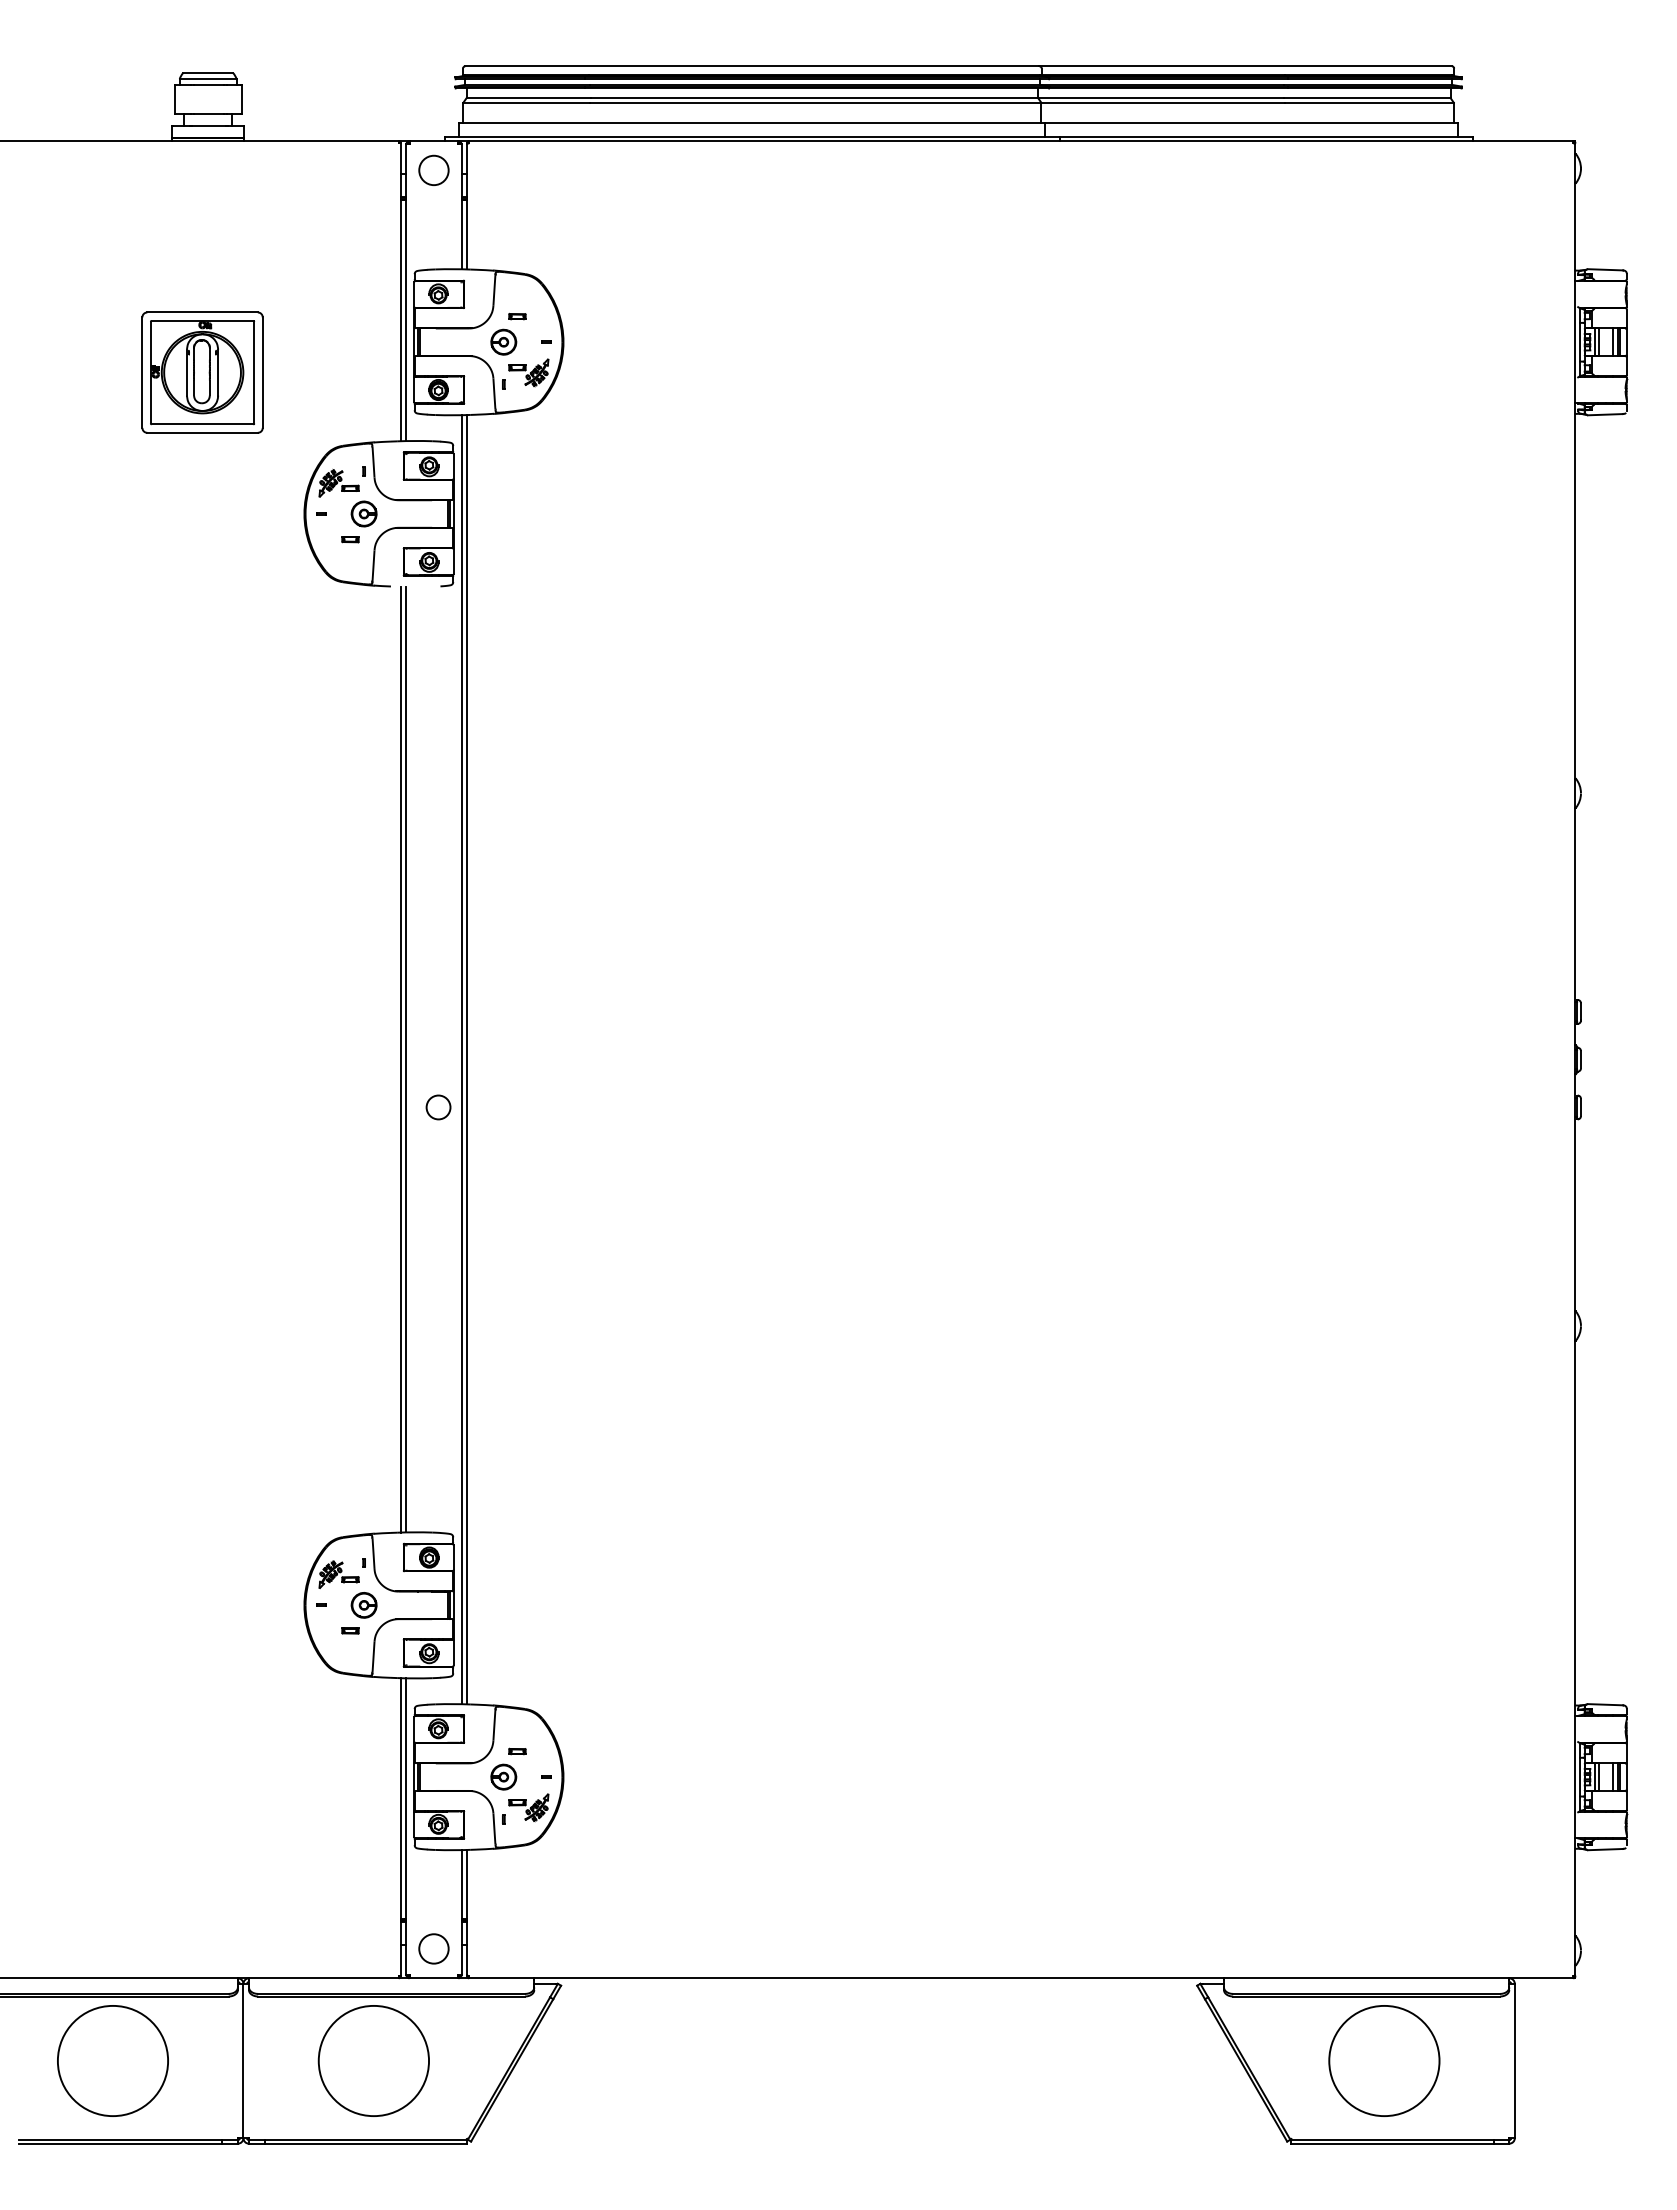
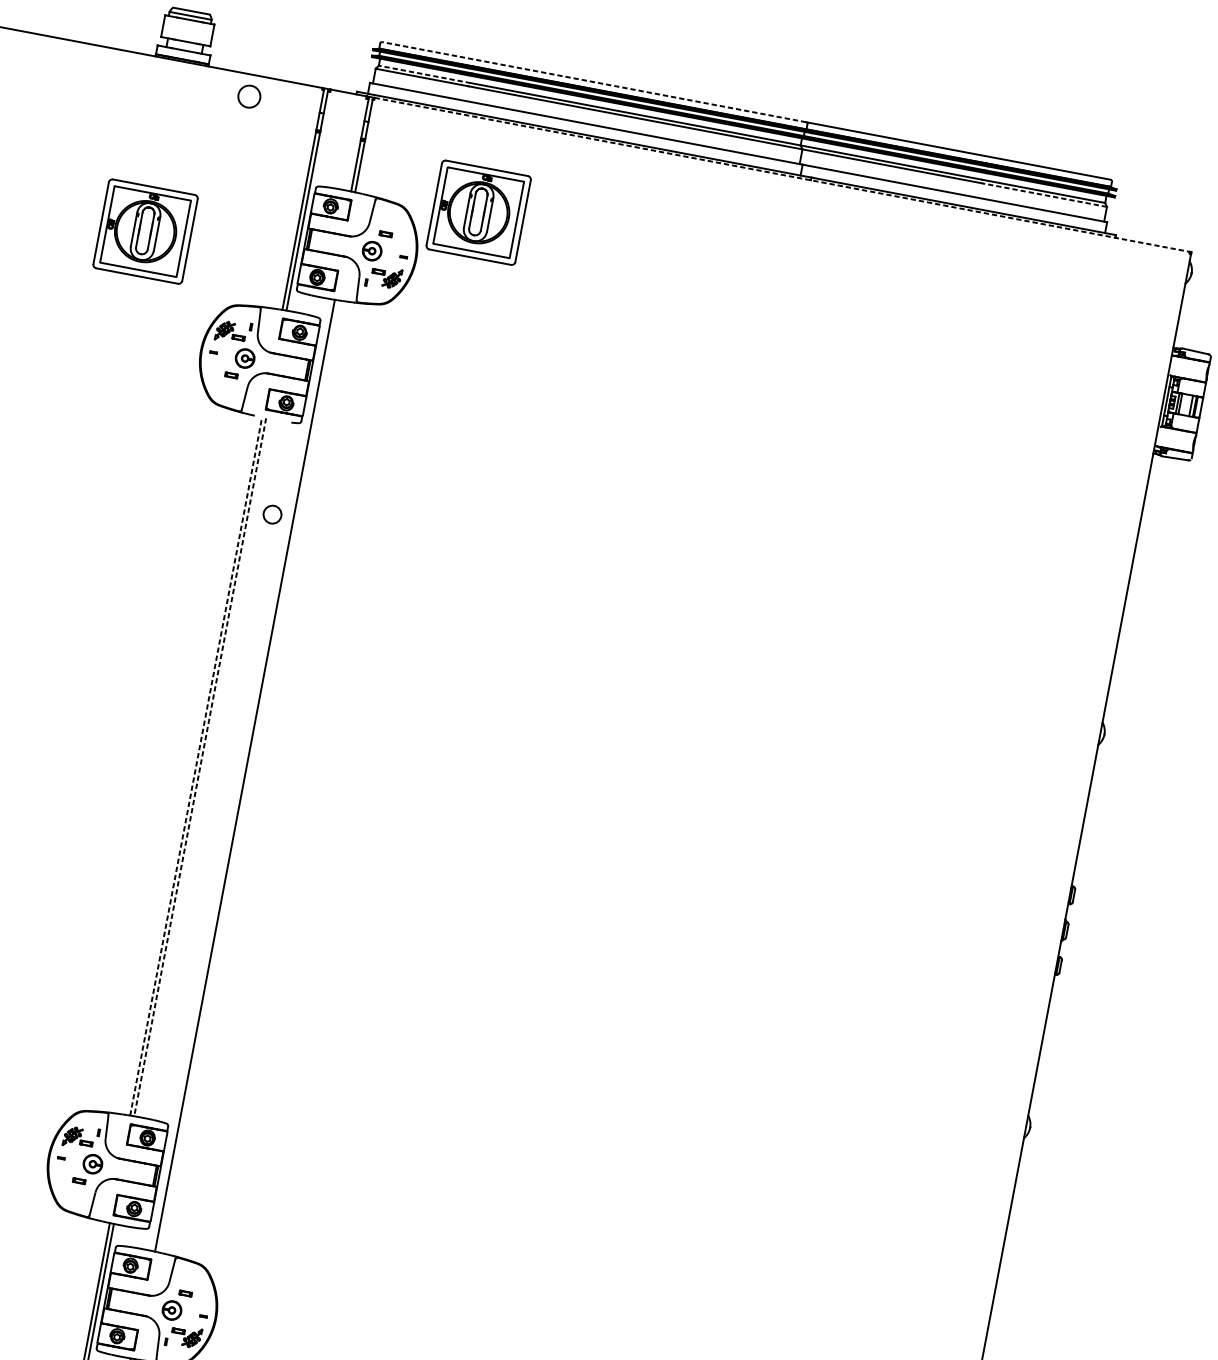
line: (751, 66) -> (593, 82), solid -> dashed
line: (528, 98) -> (424, 74), solid -> dashed
line: (1368, 102) -> (1043, 194), solid -> dashed
line: (1021, 141) -> (782, 175), solid -> dashed
circle: (433, 169) -> (249, 95), moved
part: (633, 265) -> (478, 212), added
line: (400, 1059) -> (195, 766), solid -> dashed
line: (406, 1059) -> (200, 767), solid -> dashed
line: (461, 1059) -> (240, 774), removed
circle: (438, 1107) -> (272, 514), moved

